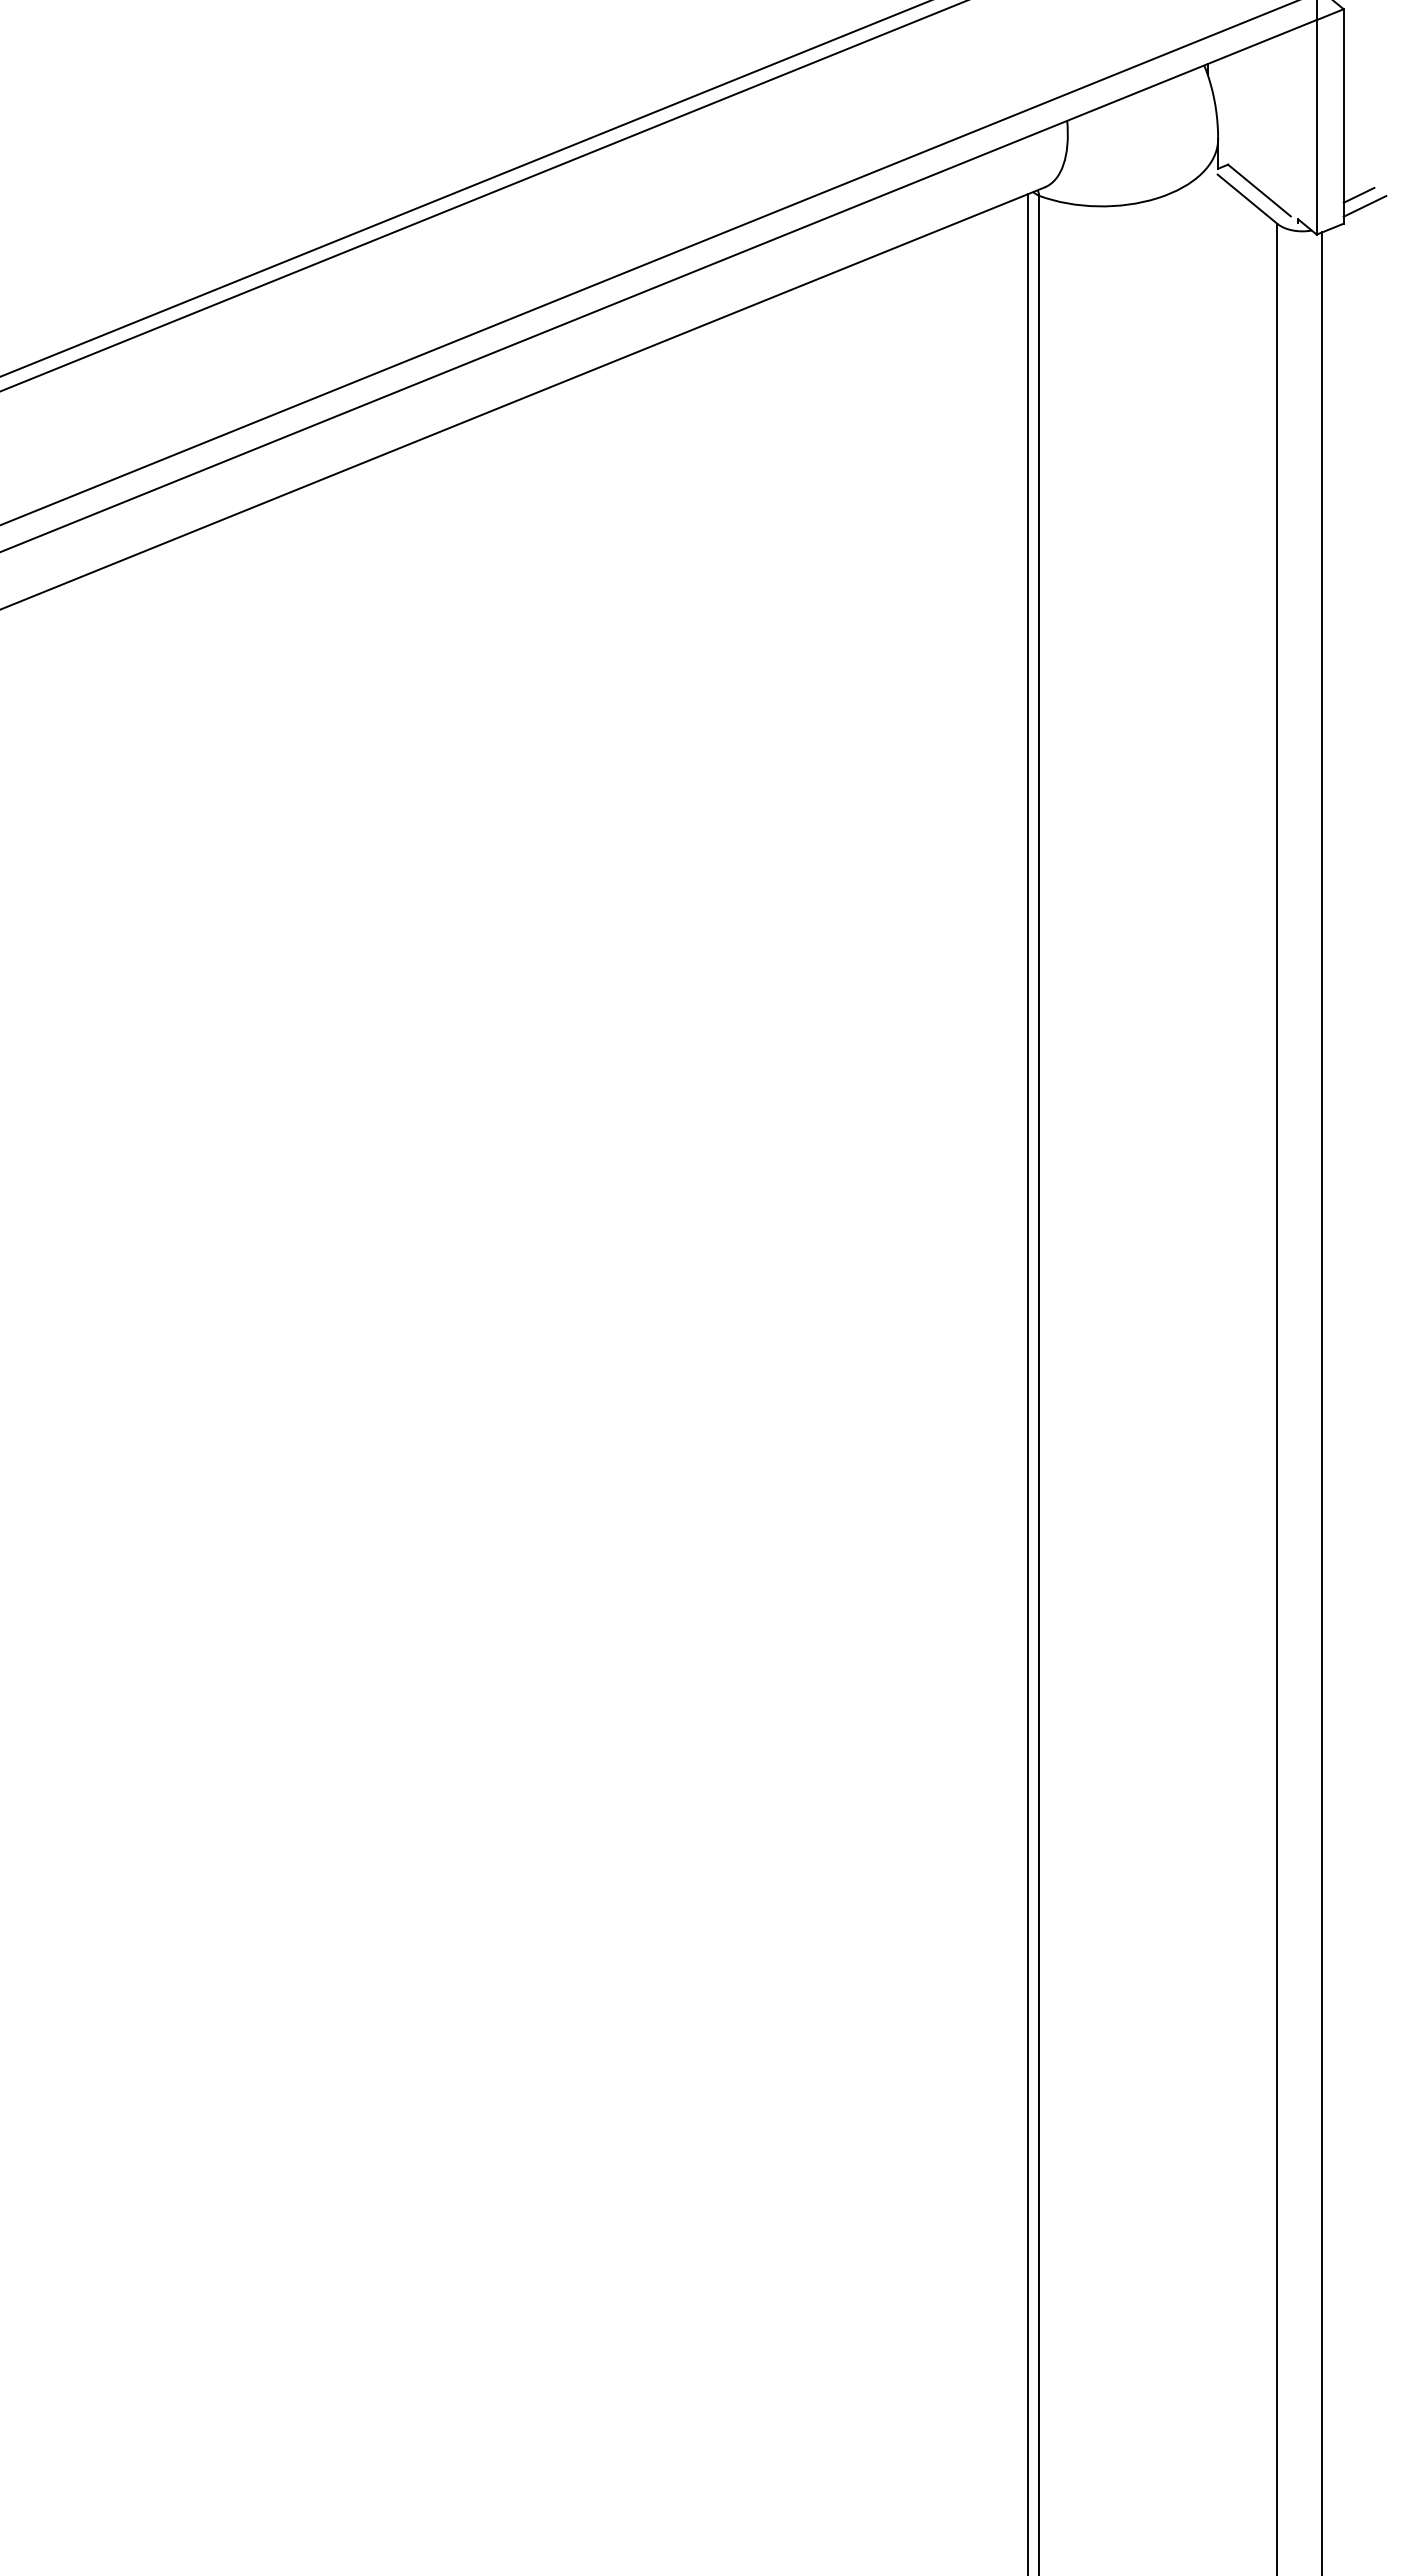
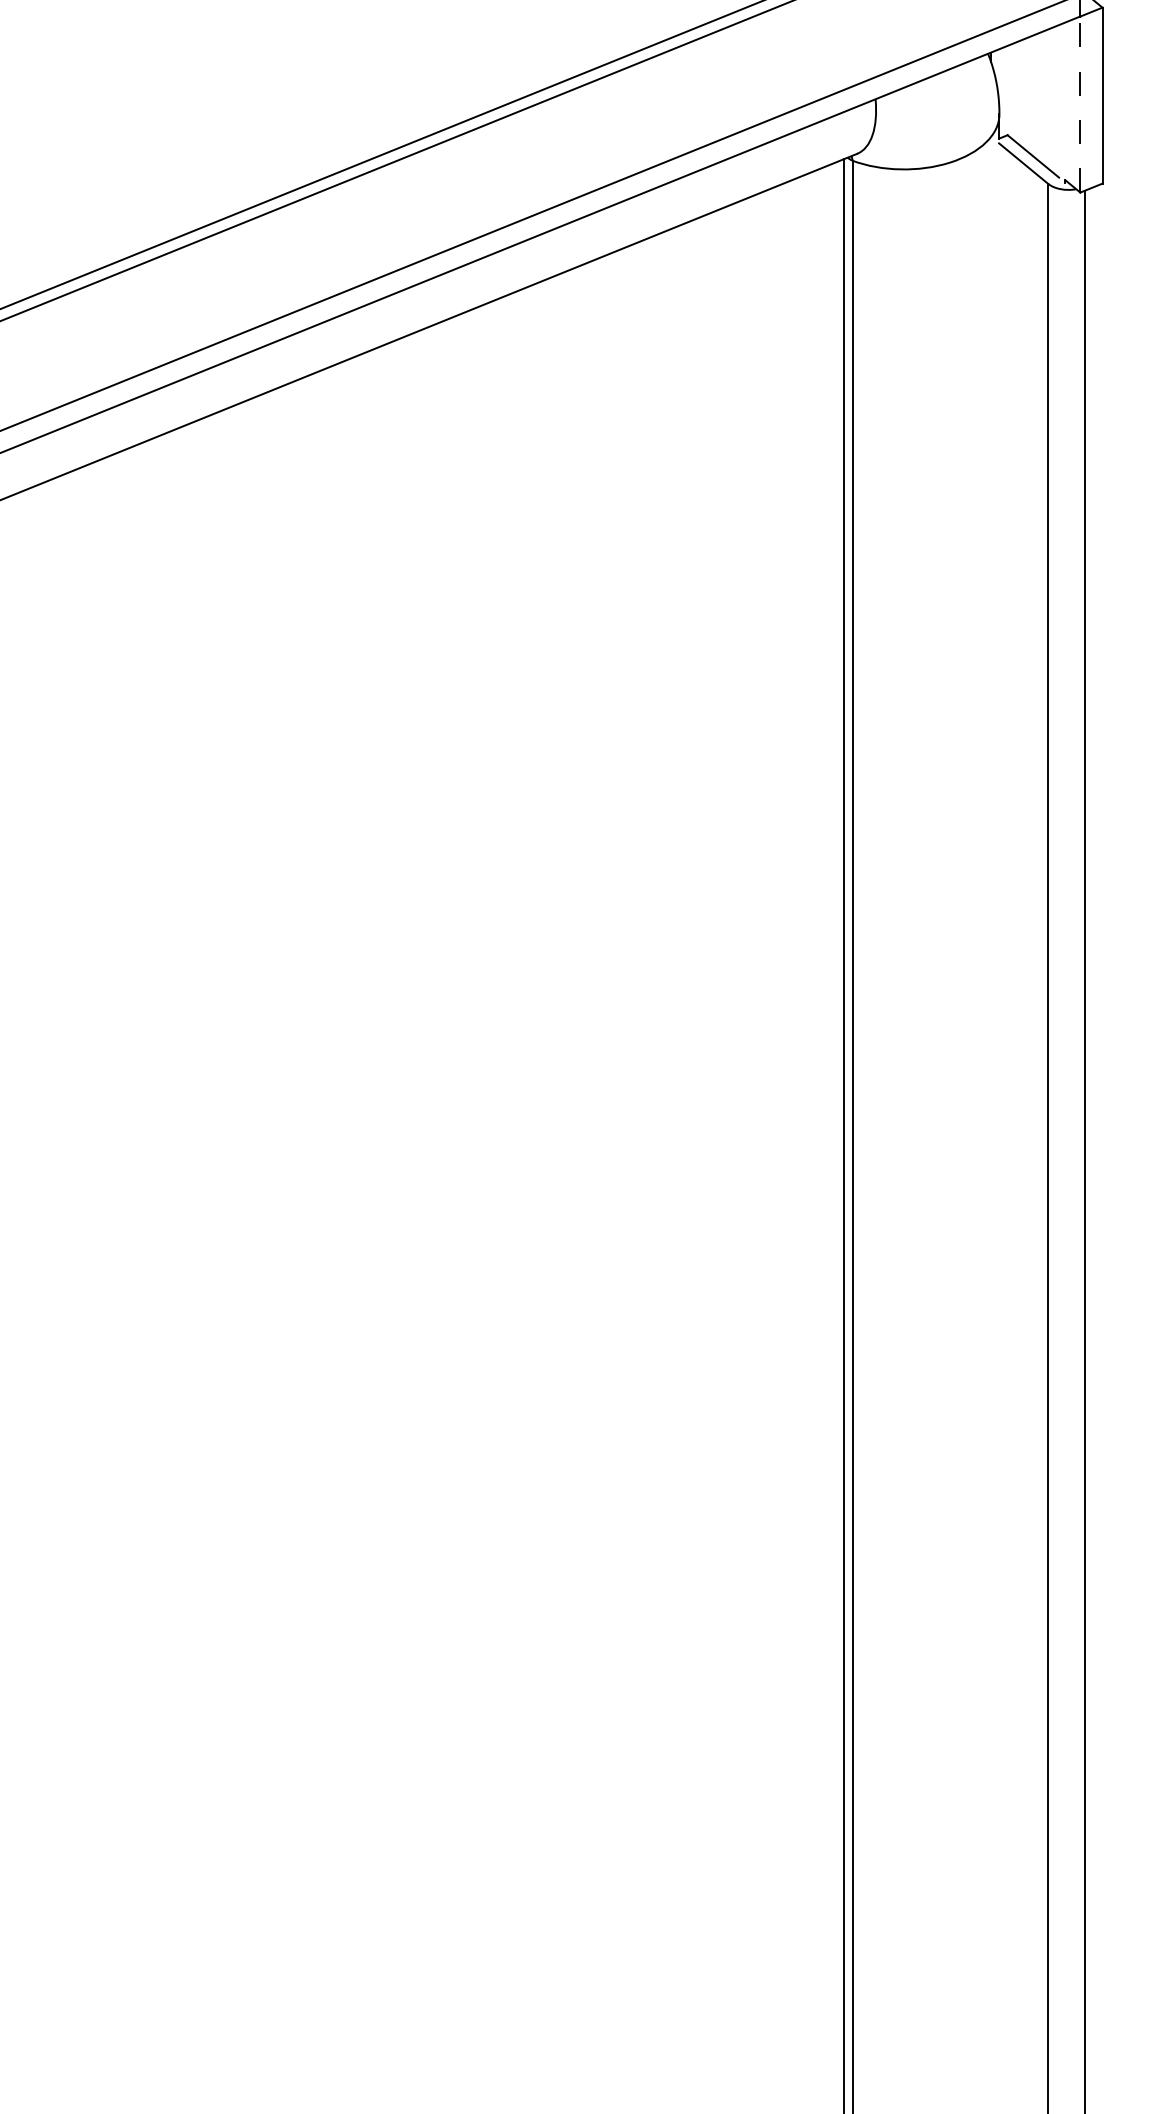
line: (1316, 126) -> (1080, 103), solid -> dashed
line: (1358, 194) -> (1114, 159), removed
line: (1364, 206) -> (1119, 169), removed

